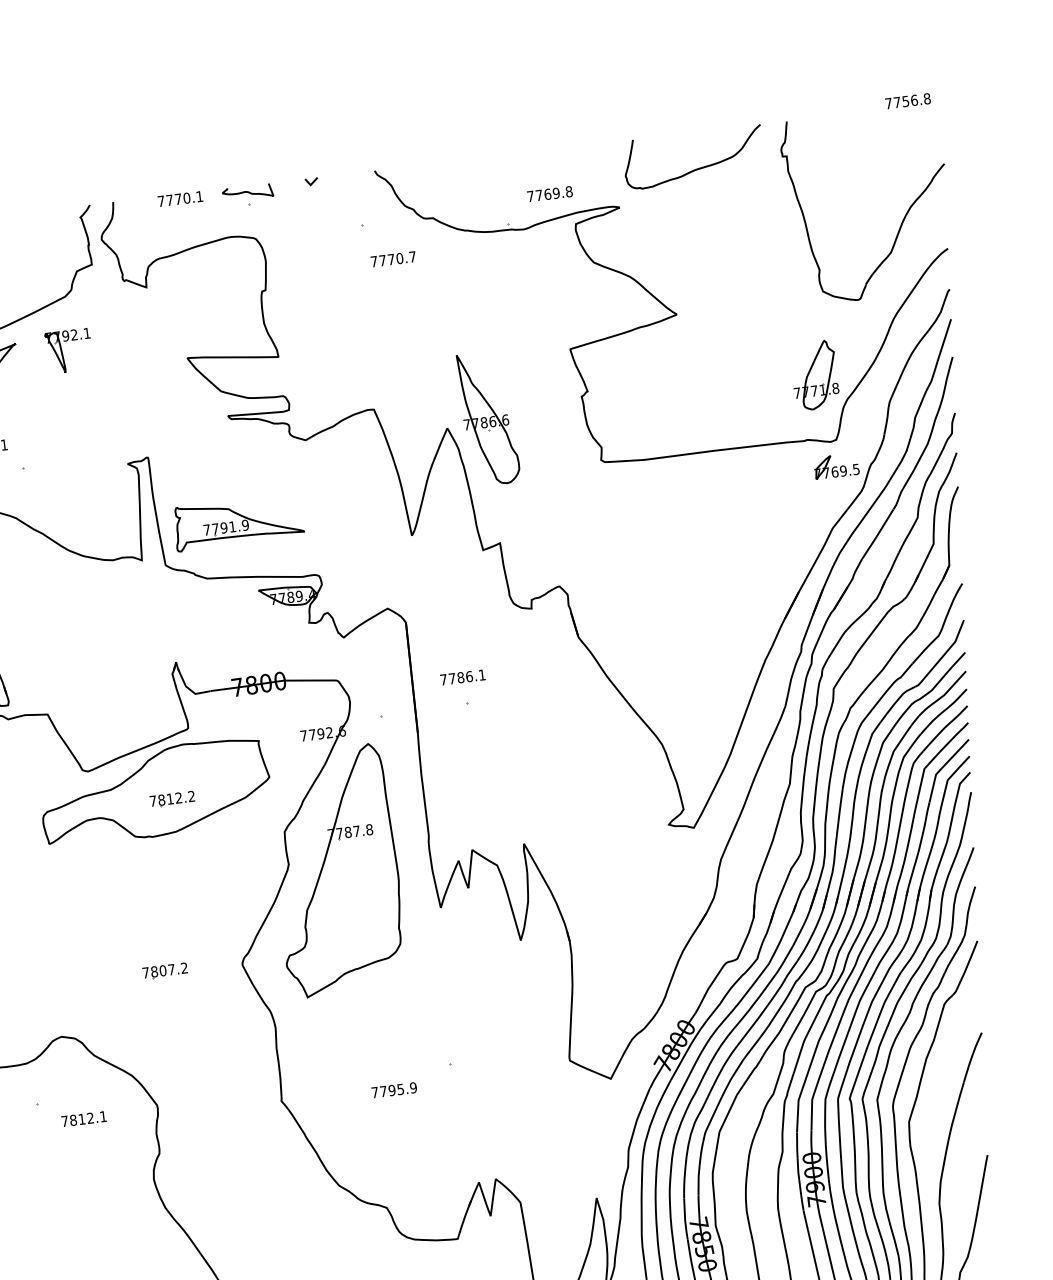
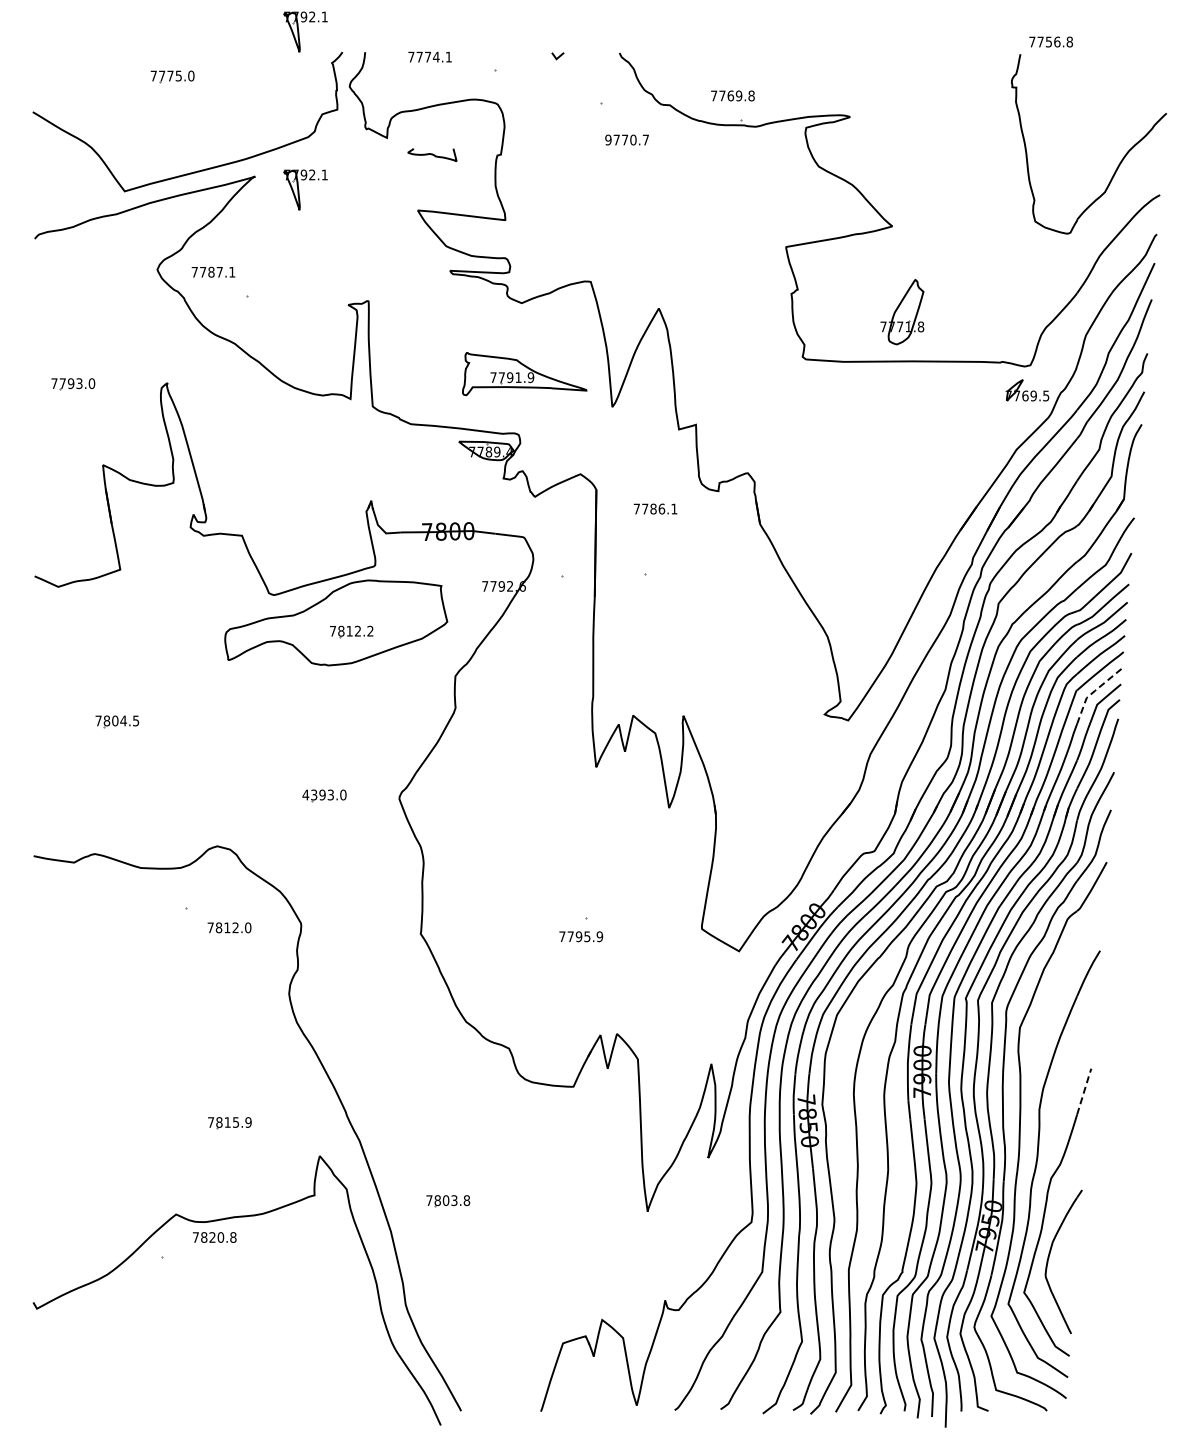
text: (907, 100) -> (1050, 41), moved
curve: (696, 168) -> (928, 88), removed
part: (49, 188) -> (305, 31), added
curve: (247, 192) -> (432, 154), moved
text: (549, 193) -> (732, 95), moved
text: (185, 197) -> (435, 56), 7770.1 -> 7774.1
text: (374, 261) -> (608, 139), 7770.7 -> 9770.7
part: (814, 375) -> (902, 312), moved
part: (488, 418) -> (699, 303), removed
part: (238, 522) -> (524, 374), moved
text: (462, 676) -> (655, 508), moved
line: (943, 767) -> (1094, 691), solid -> dashed
part: (336, 870) -> (500, 719), removed
text: (165, 970) -> (324, 794), 7807.2 -> 4393.0
text: (394, 1089) -> (581, 936), moved
text: (103, 1116) -> (248, 927), 7812.1 -> 7812.0
line: (983, 1179) -> (1084, 1091), solid -> dashed

